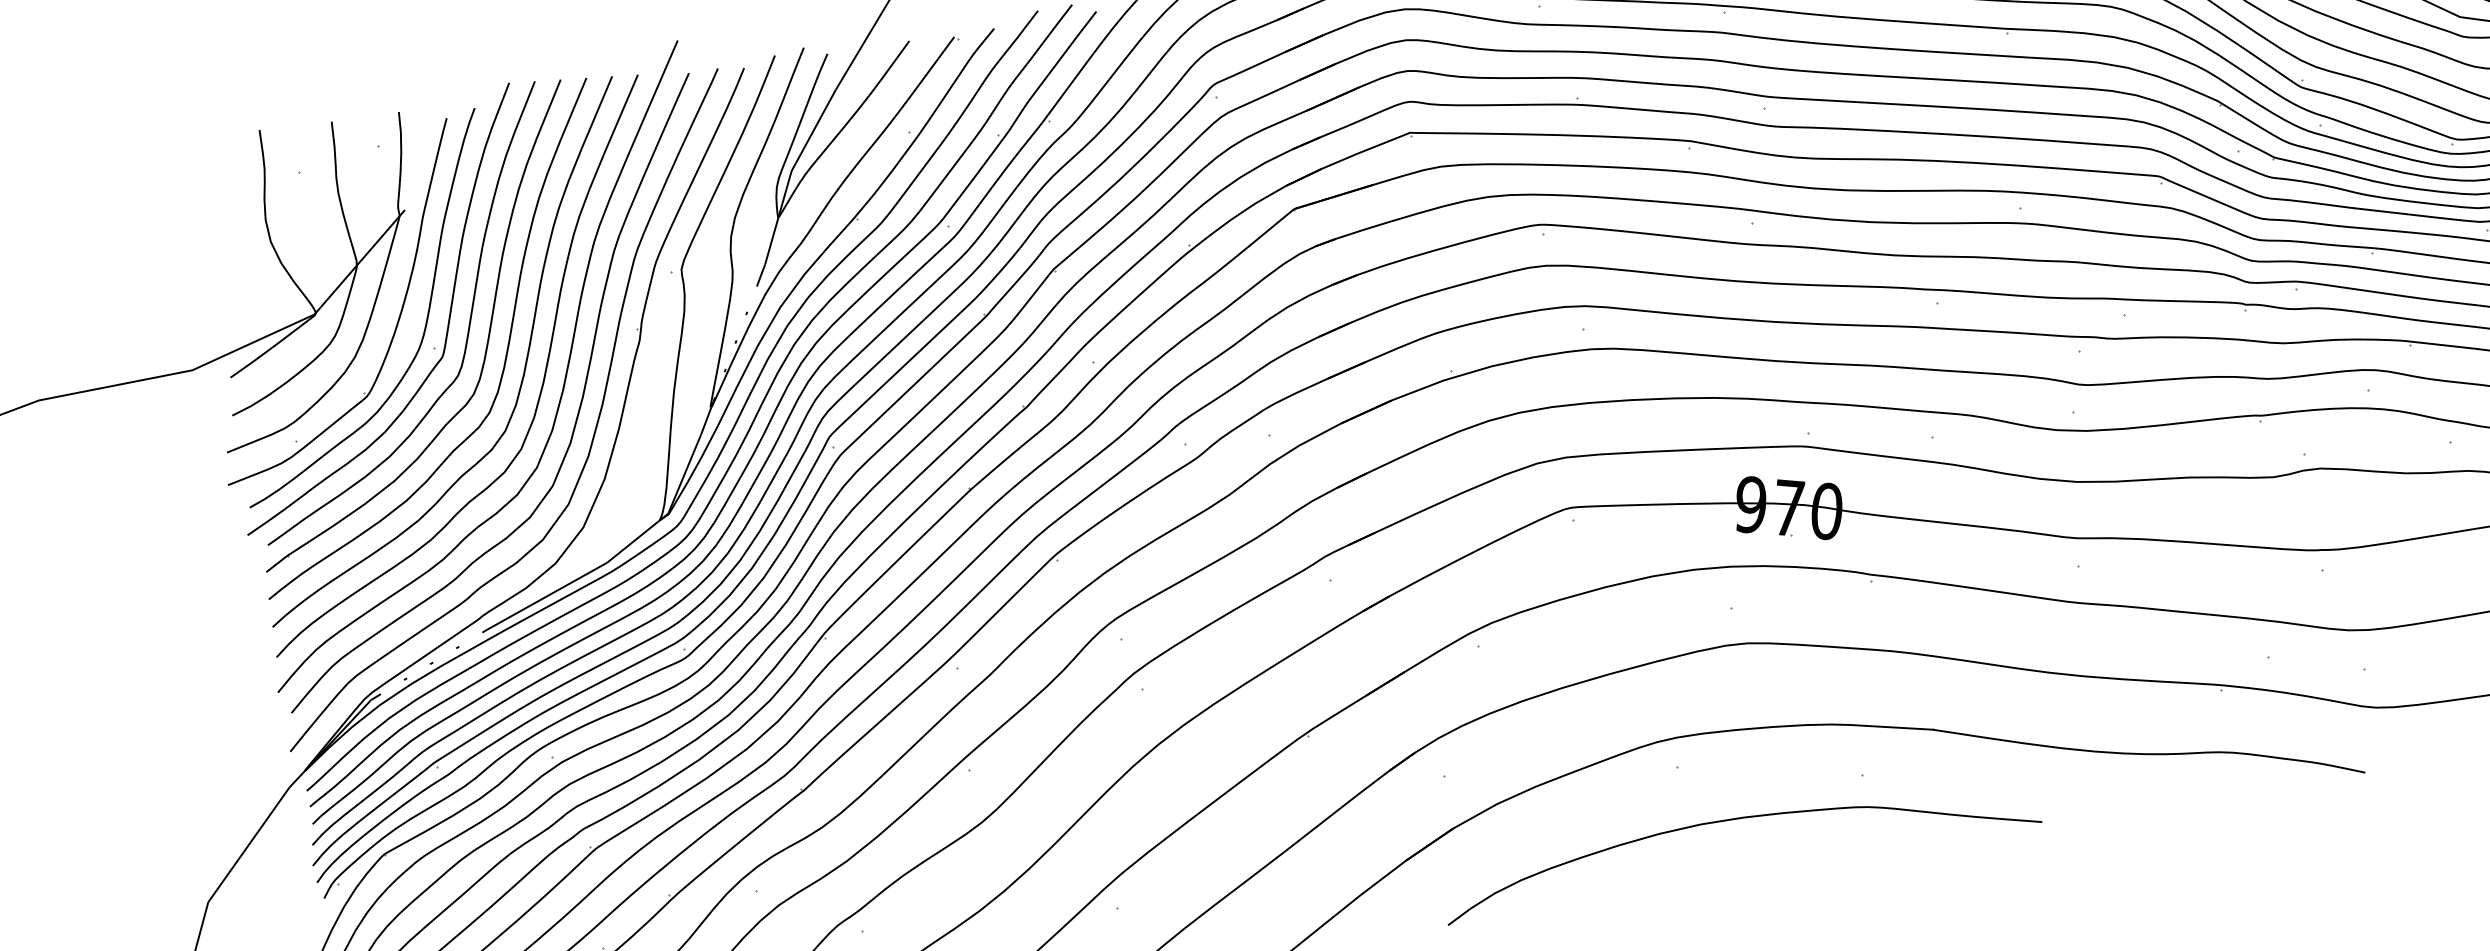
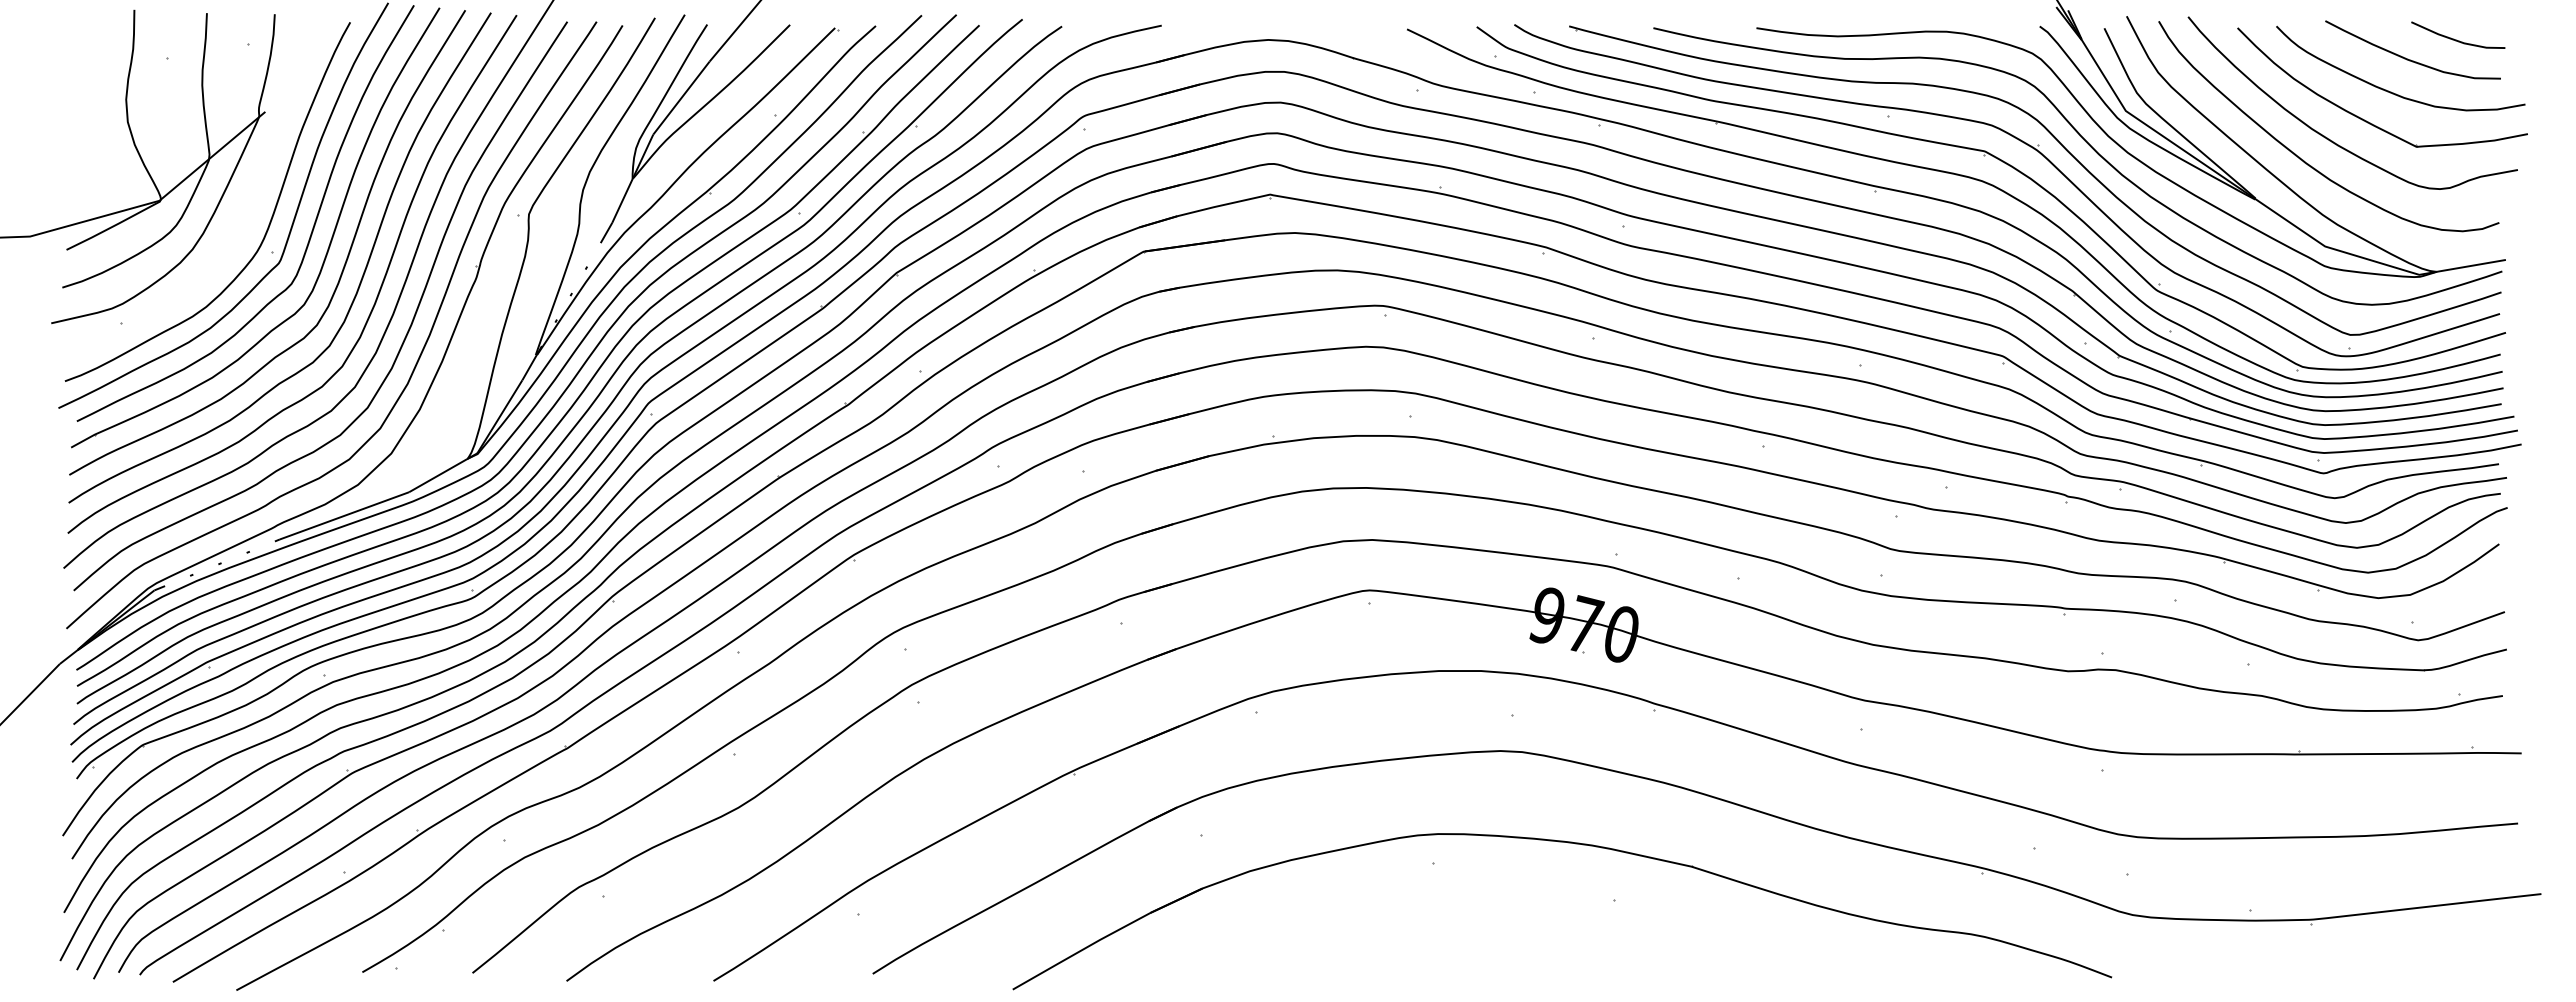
part: (397, 320) -> (240, 219), removed
curve: (1736, 819) -> (1483, 924), removed

